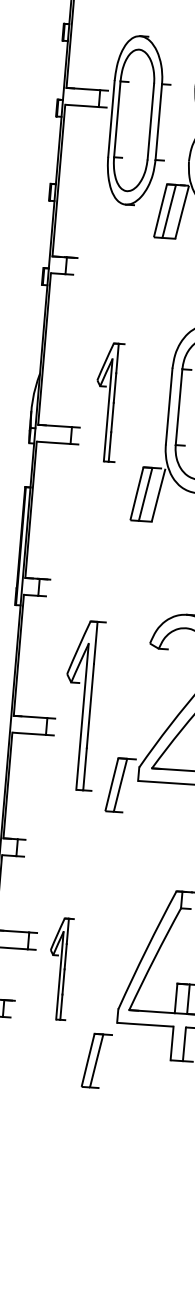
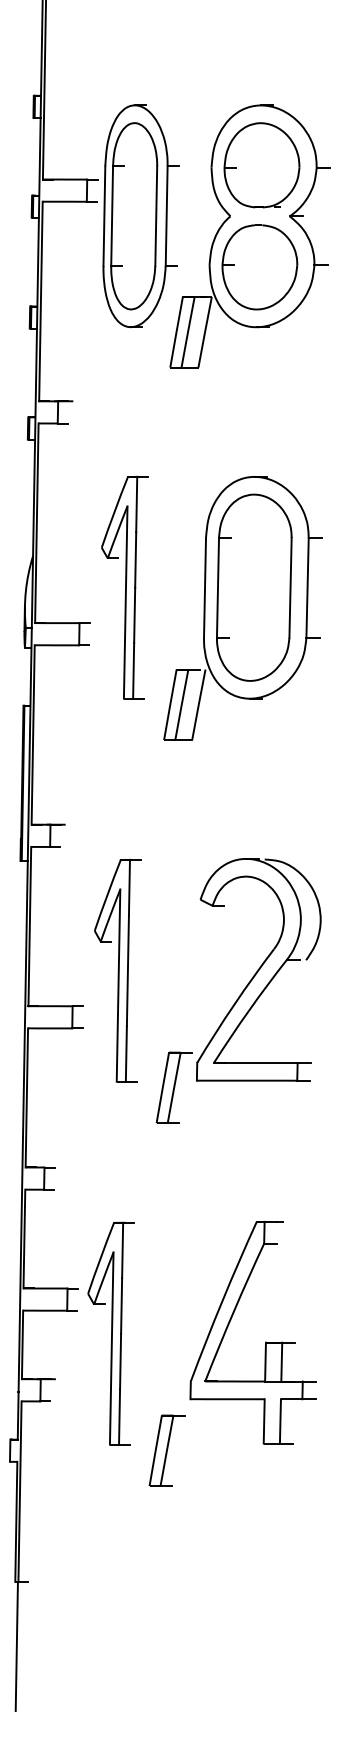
part: (107, 402) -> (124, 587), size x1.43
part: (82, 705) -> (117, 970), moved
part: (59, 968) -> (110, 1333), size x1.67

